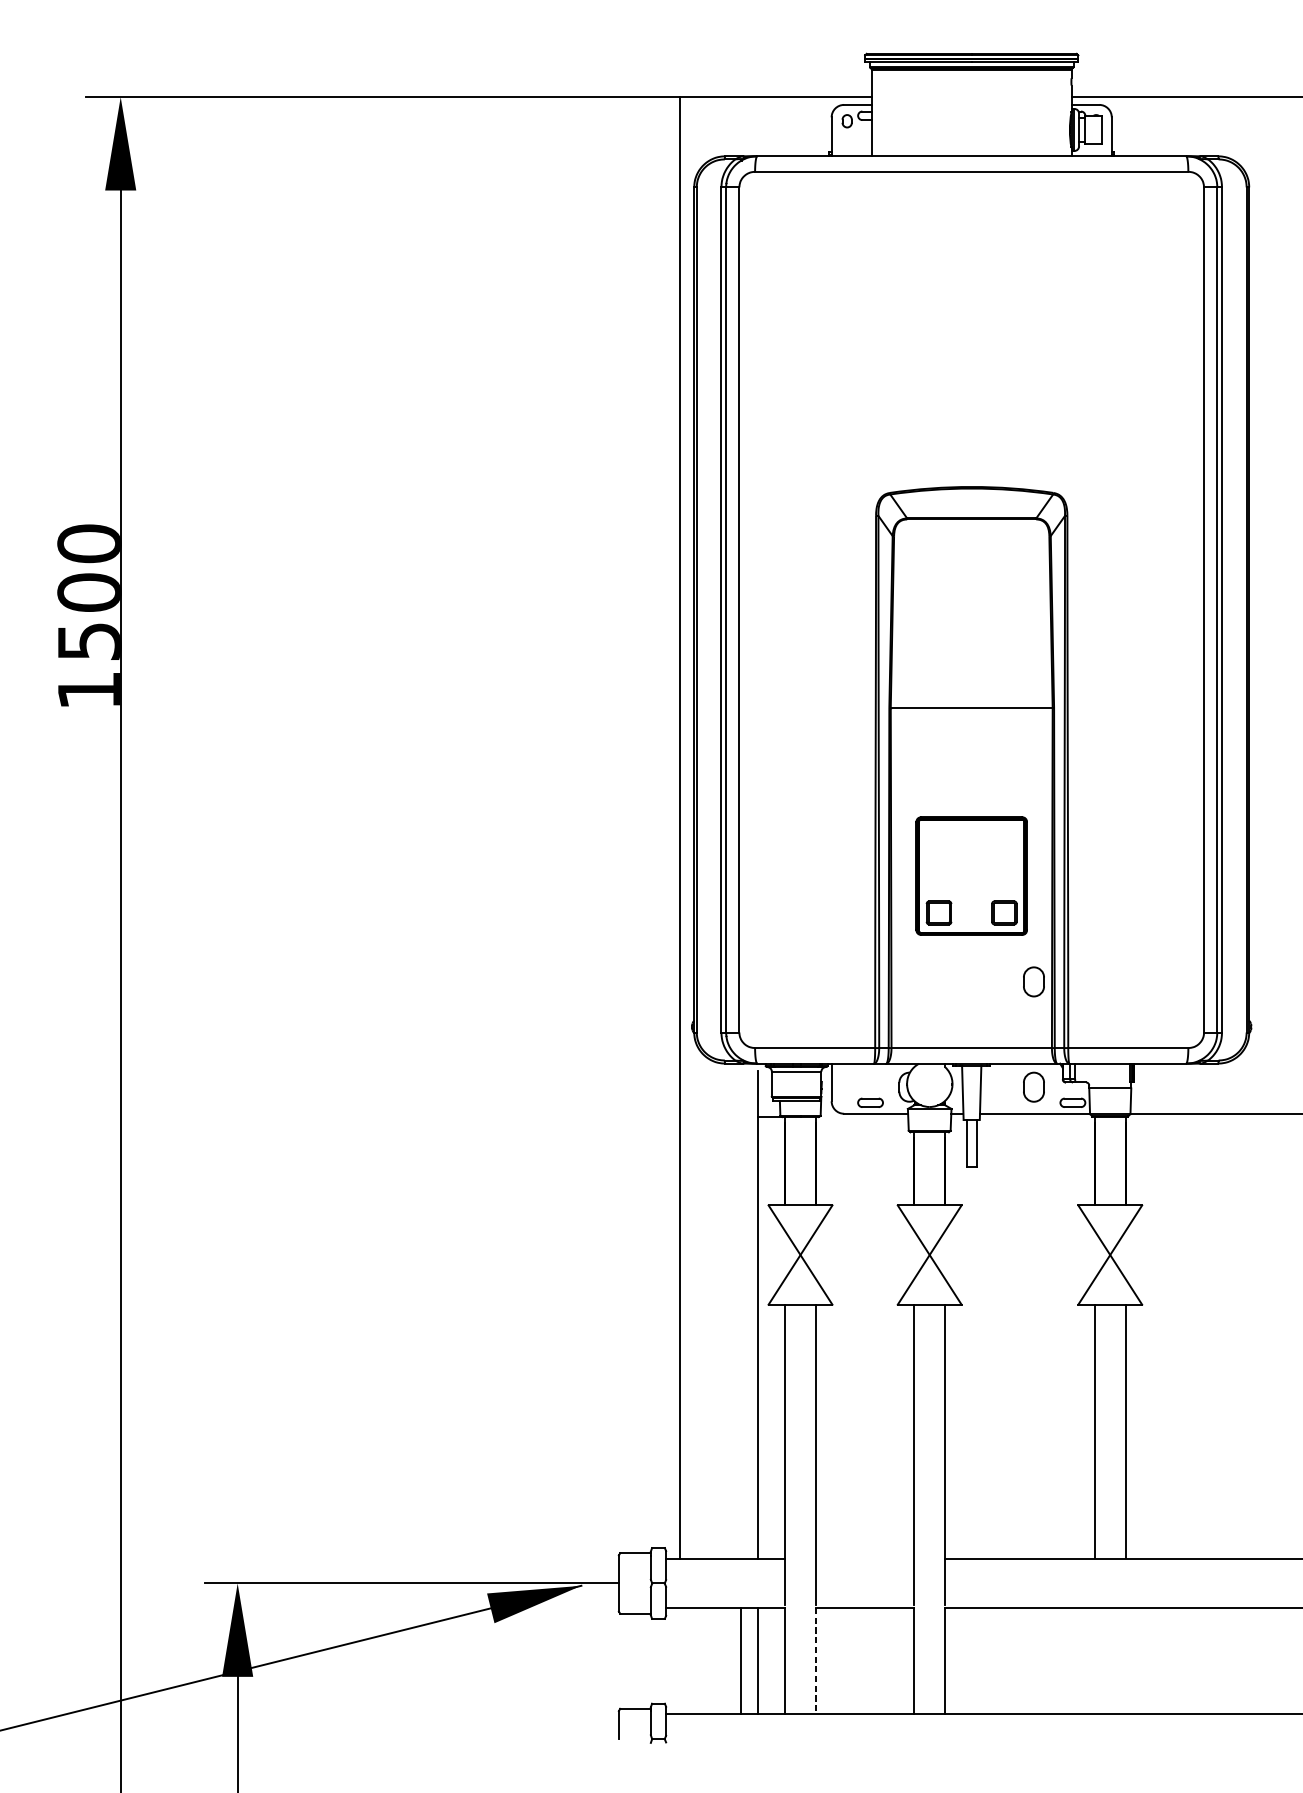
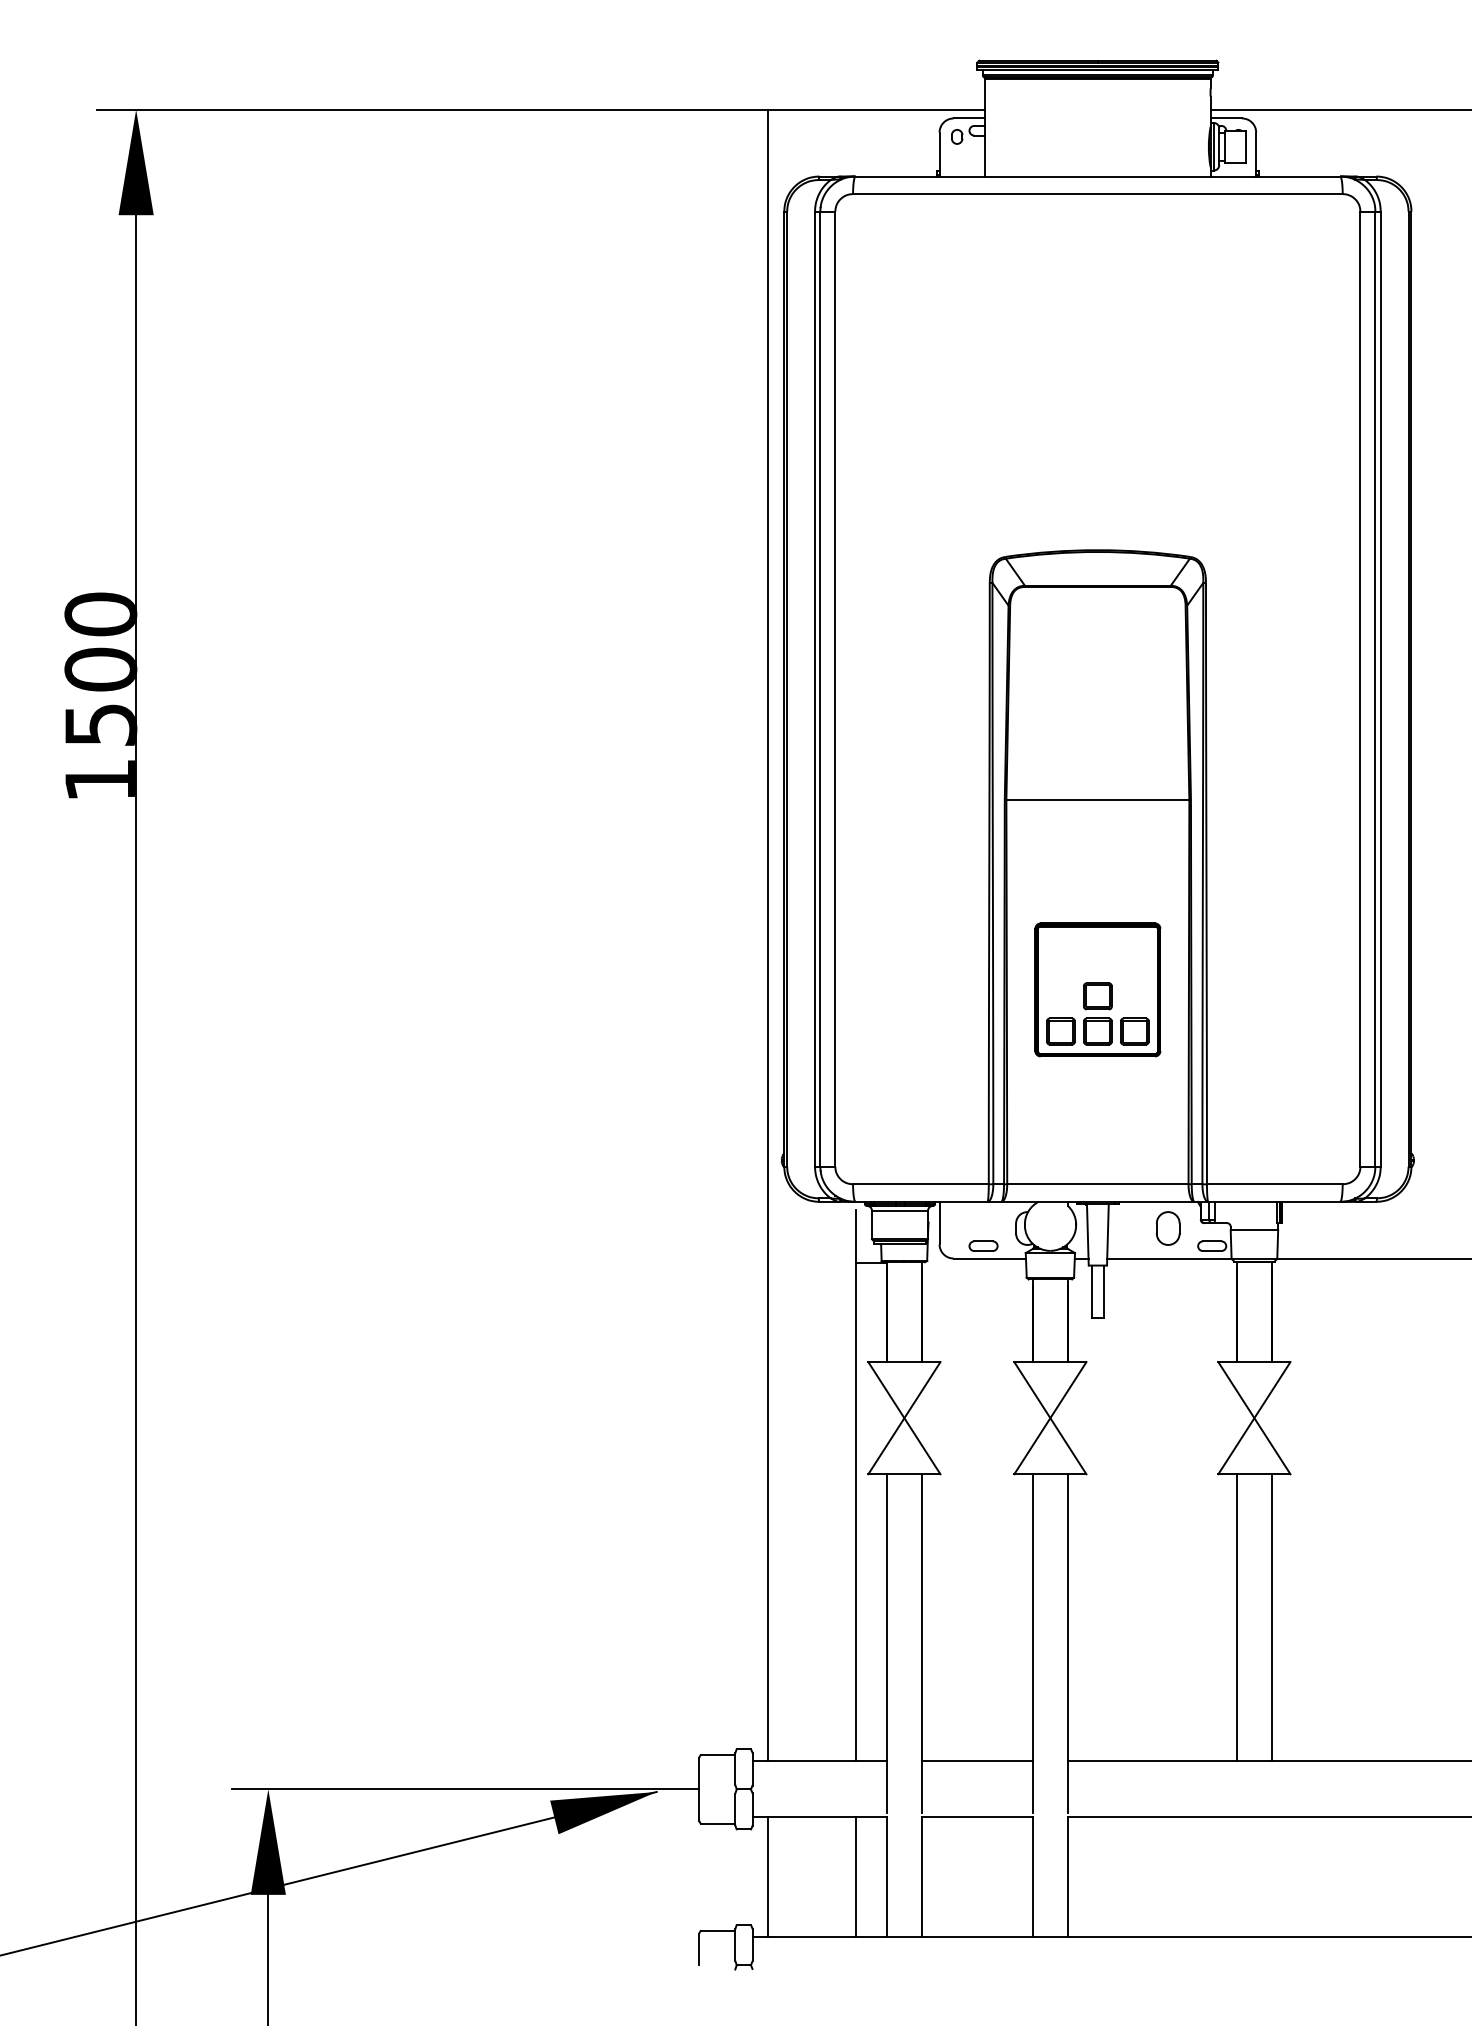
part: (971, 896) -> (1097, 1013), added
part: (1034, 981) -> (1168, 1109), removed
line: (865, 1558) -> (977, 1761), added
line: (816, 1660) -> (922, 1876), dashed -> solid
line: (741, 1661) -> (768, 1877), moved

